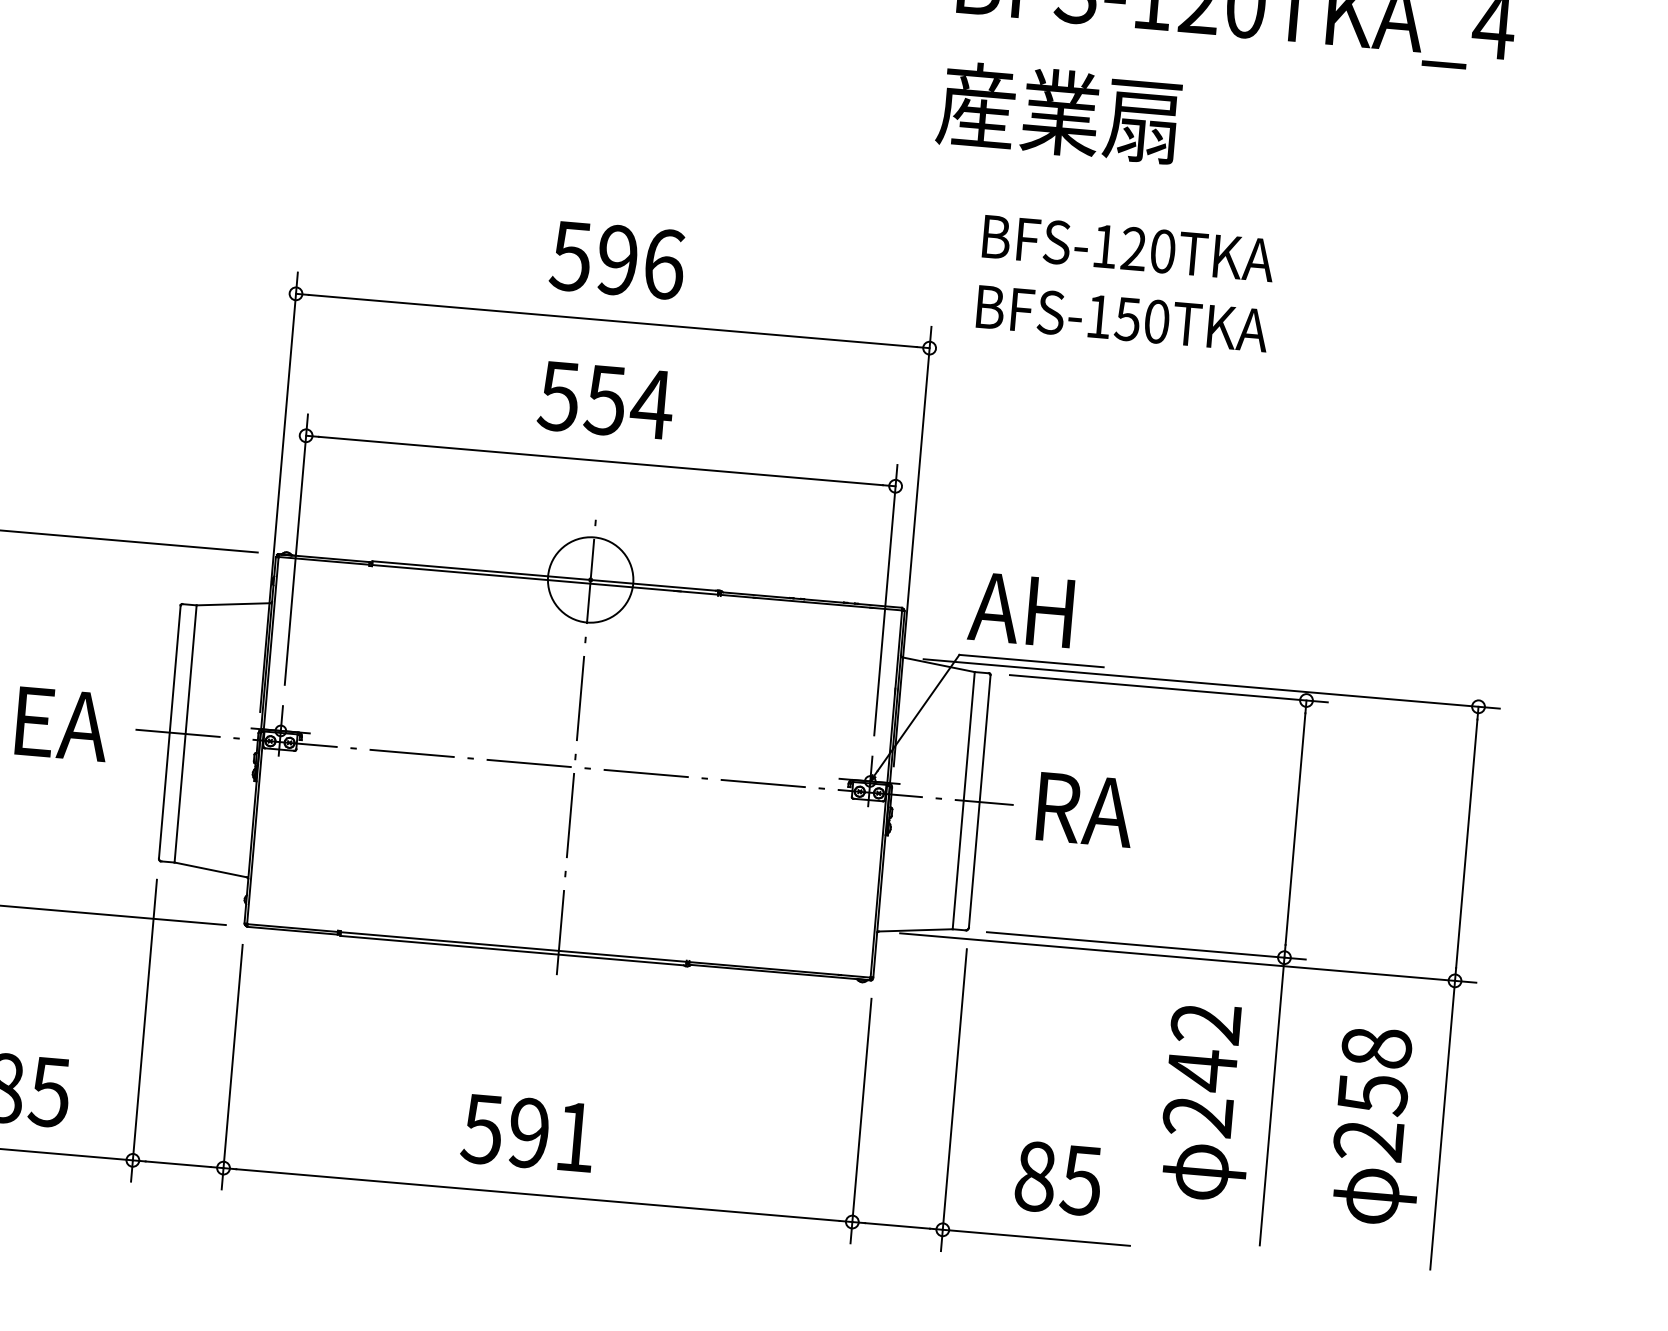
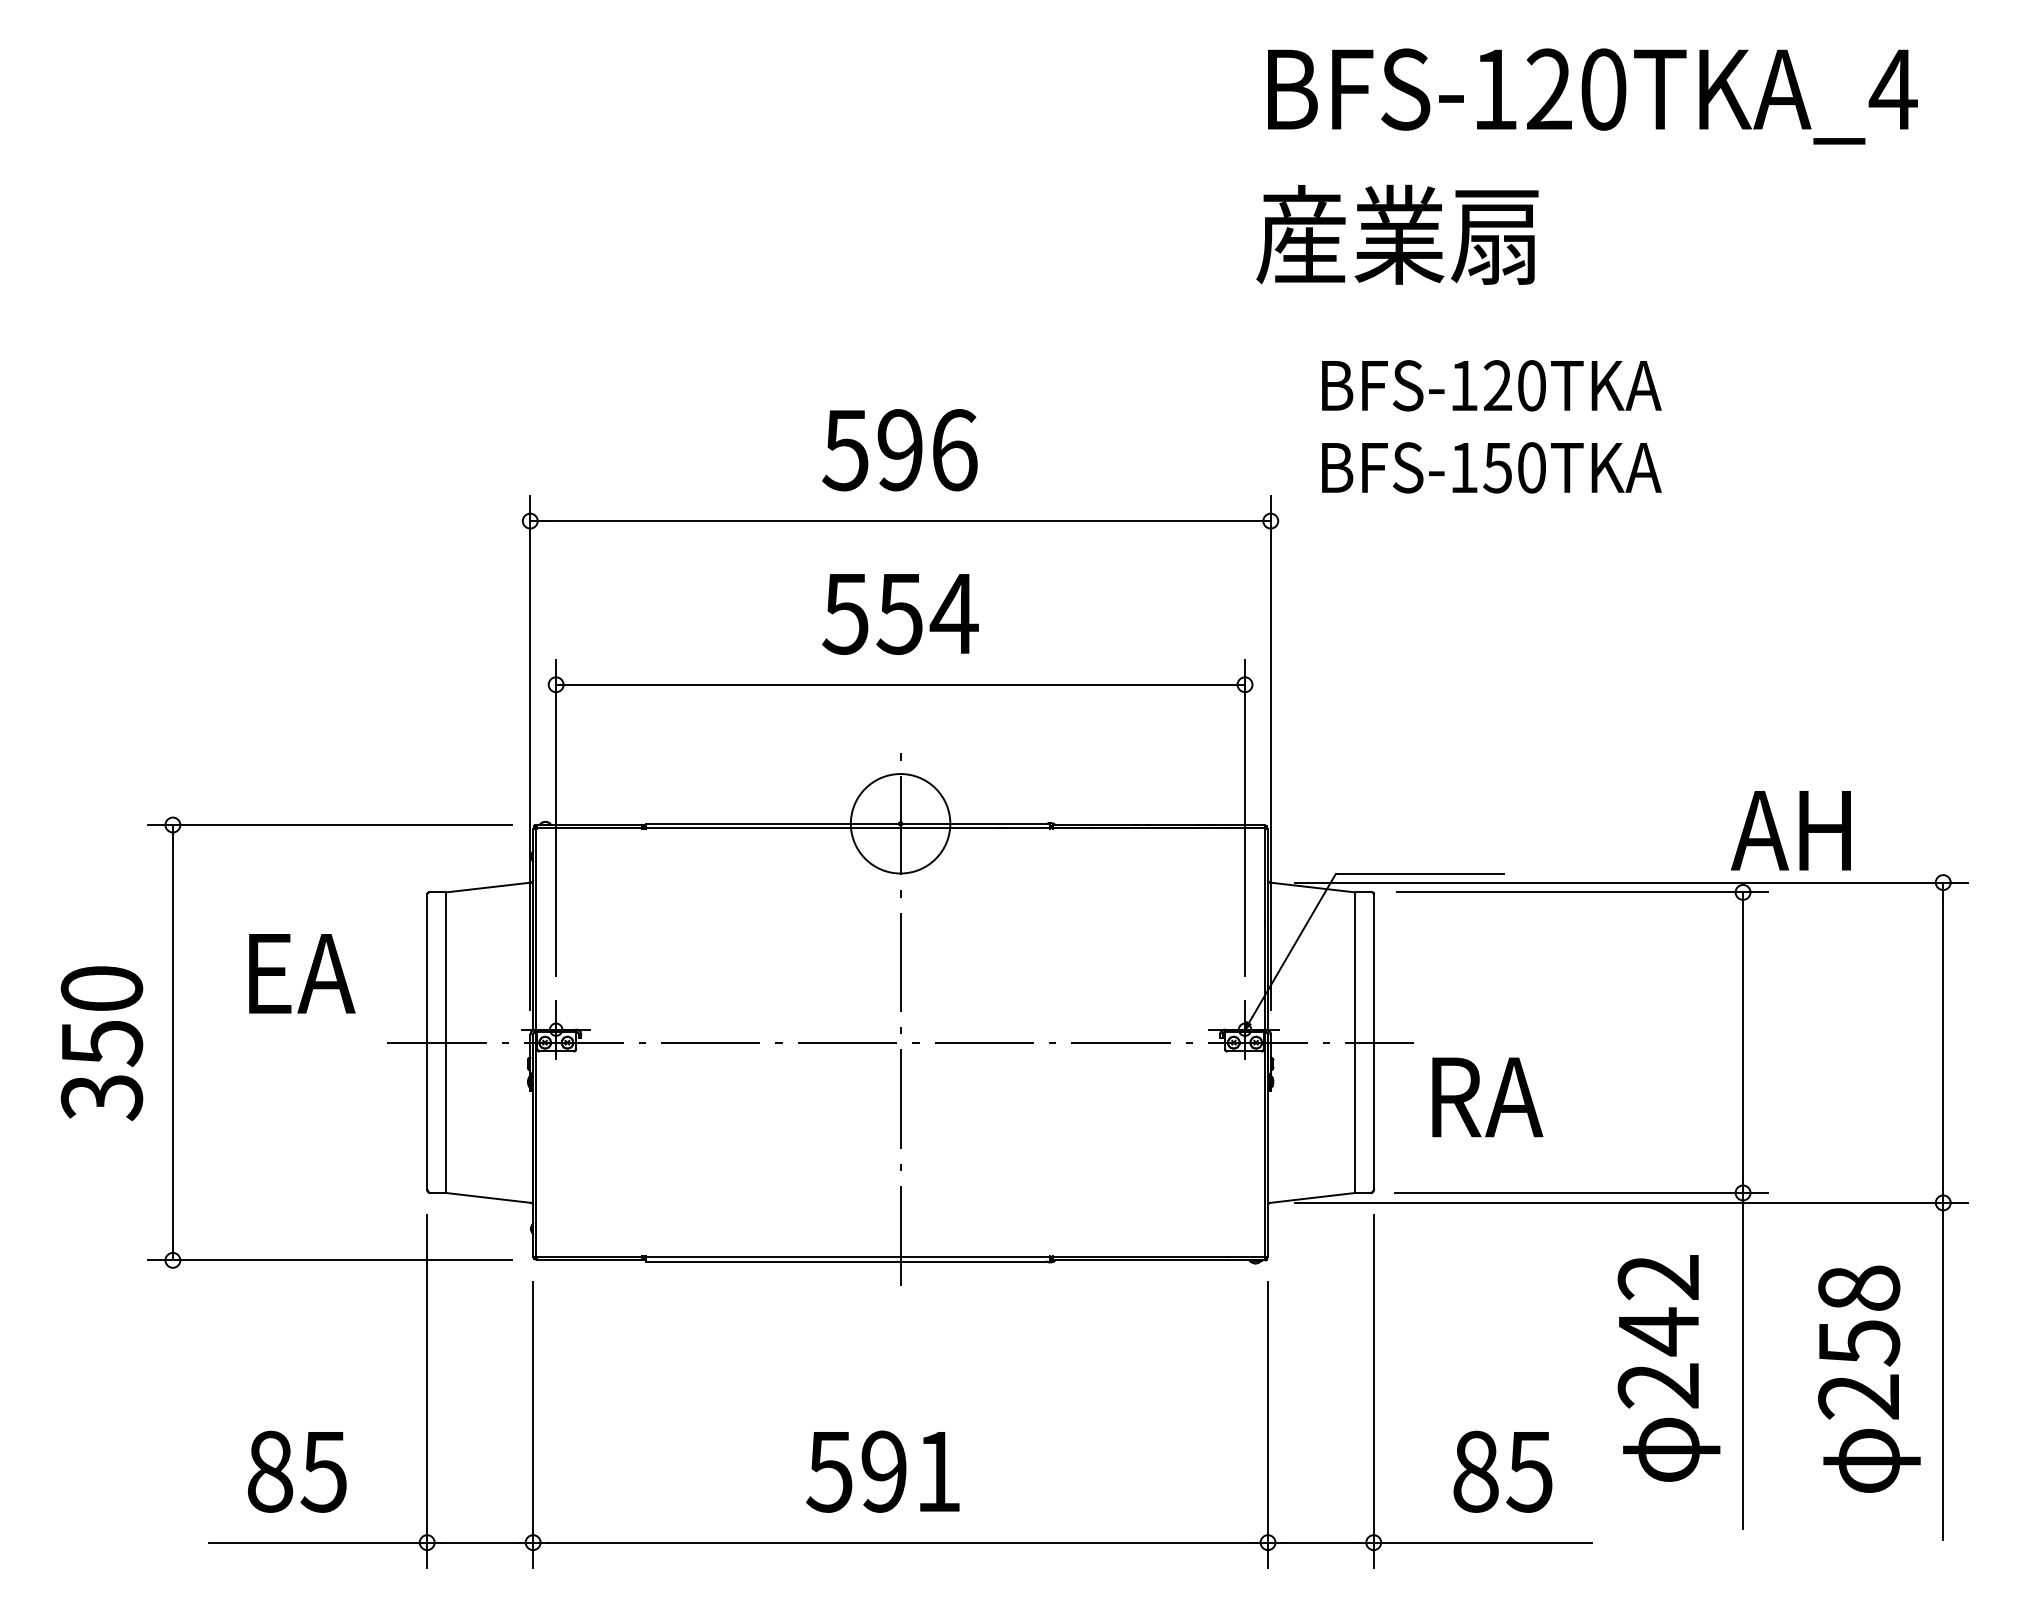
text: (1020, 609) -> (1790, 830), moved
text: (62, 724) -> (302, 973), moved
text: (1085, 810) -> (1487, 1097), moved

